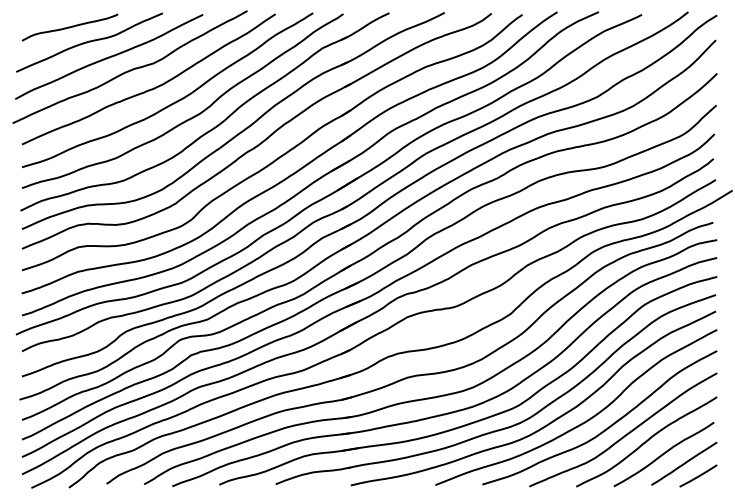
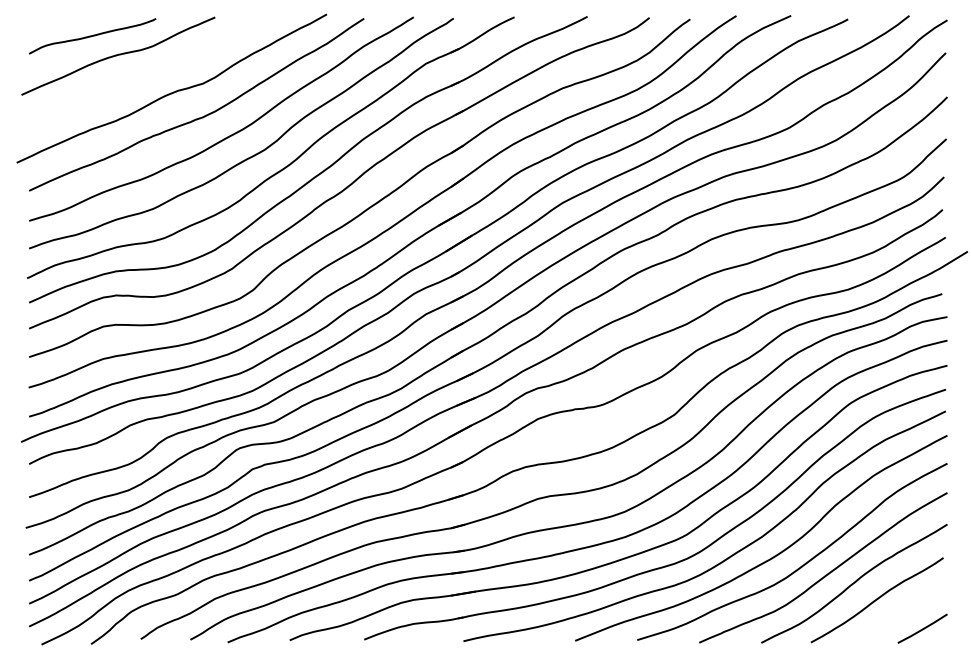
curve: (109, 56) -> (144, 74), removed
line: (683, 463) -> (903, 612), removed

